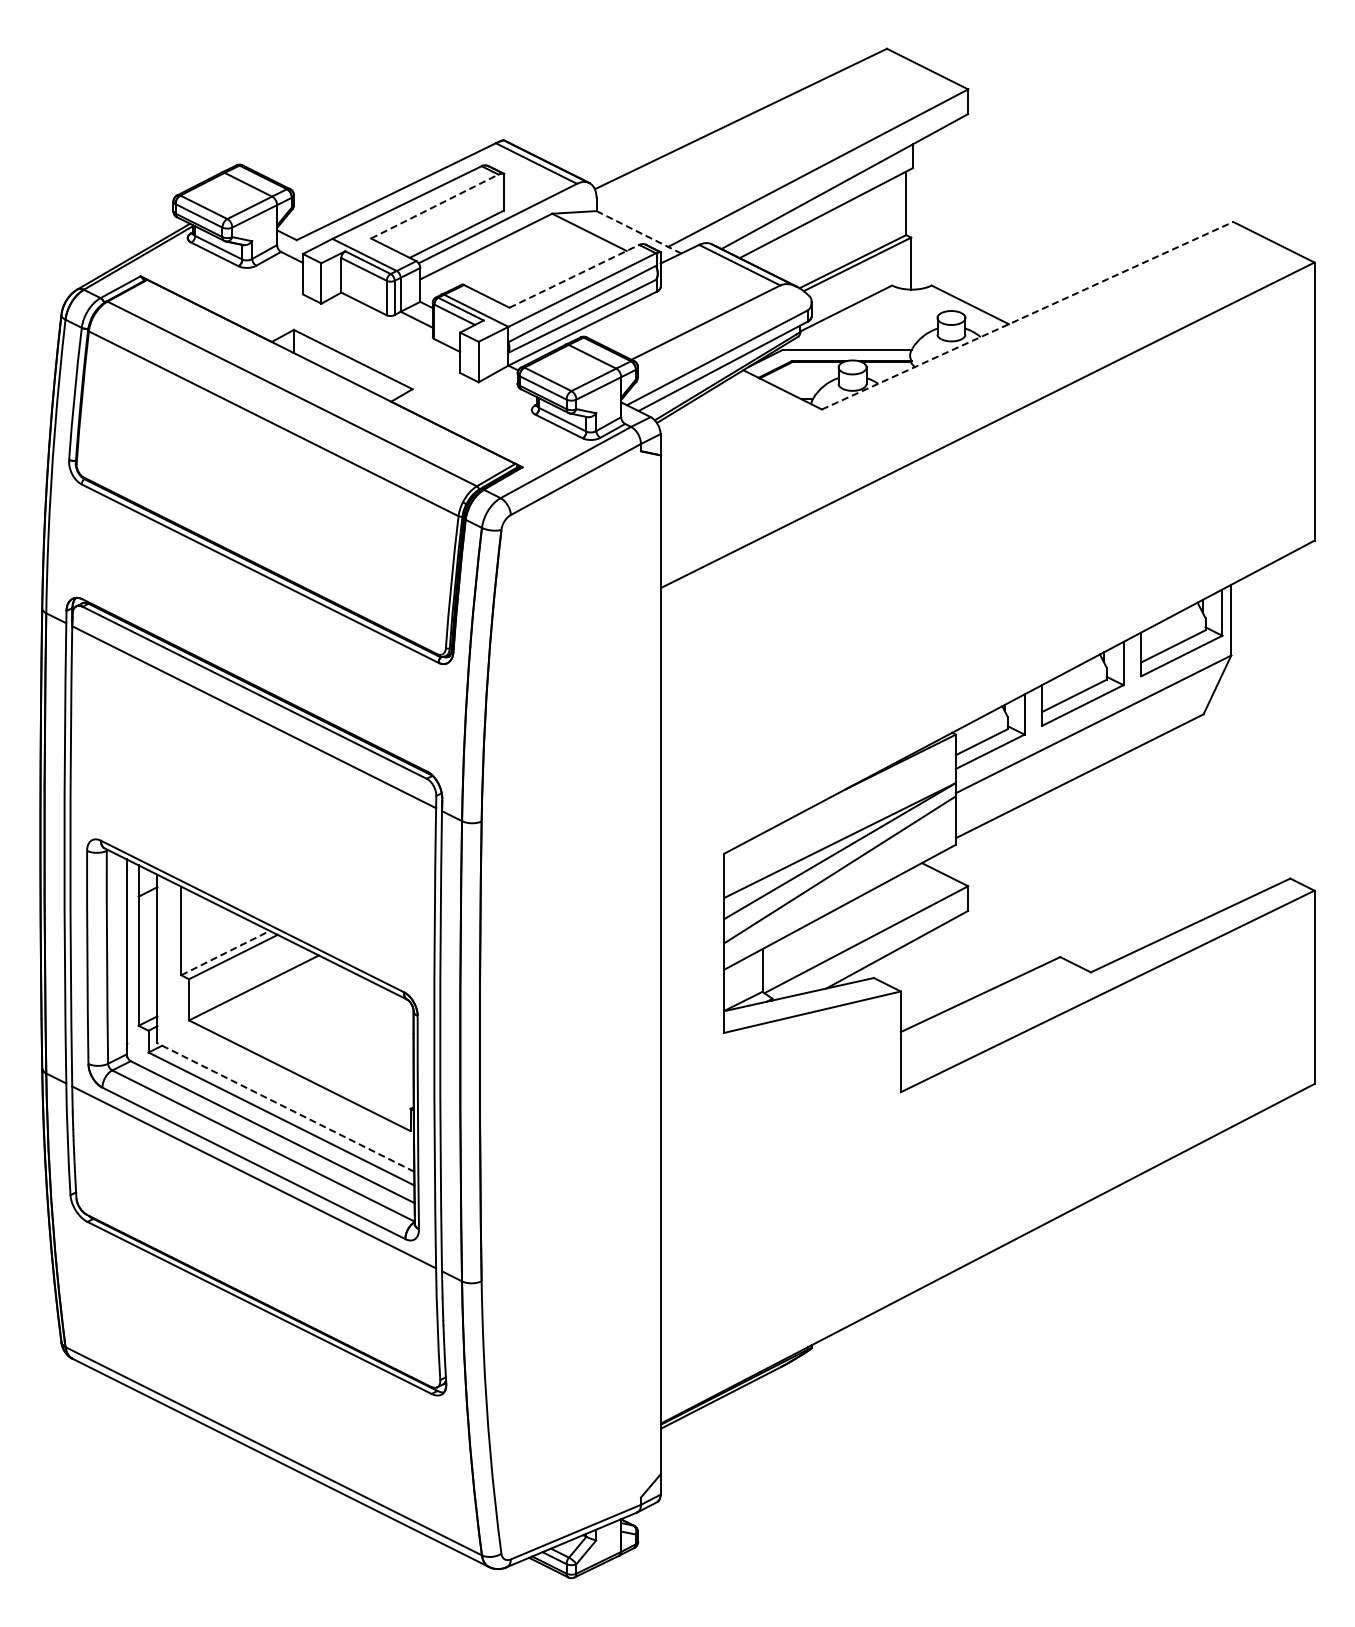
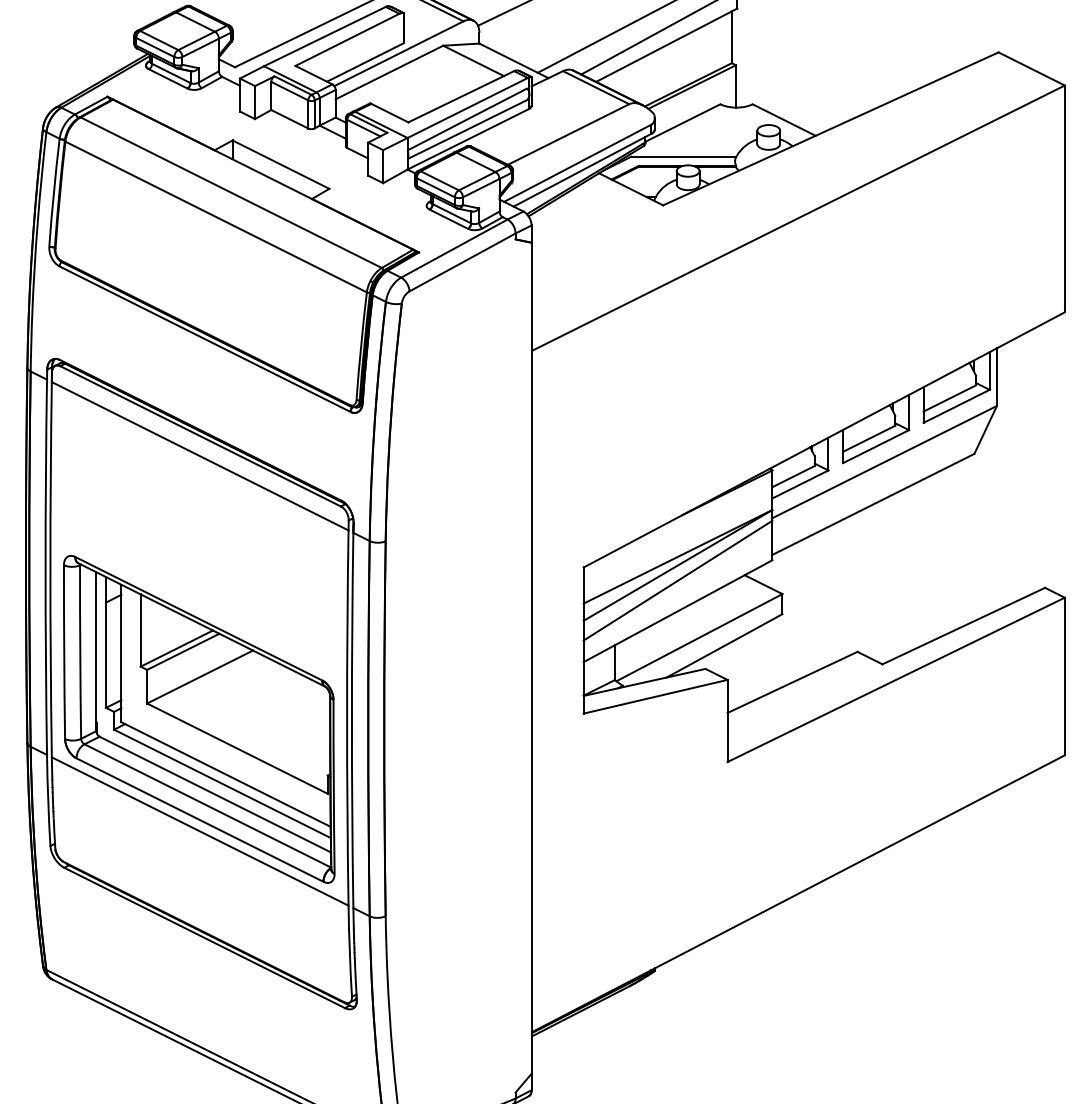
line: (435, 206) -> (348, 39), dashed -> solid
line: (639, 232) -> (514, 61), dashed -> solid
line: (574, 276) -> (461, 96), dashed -> solid
line: (1028, 315) -> (831, 128), dashed -> solid
line: (225, 953) -> (176, 648), dashed -> solid
line: (285, 1107) -> (225, 774), dashed -> solid

